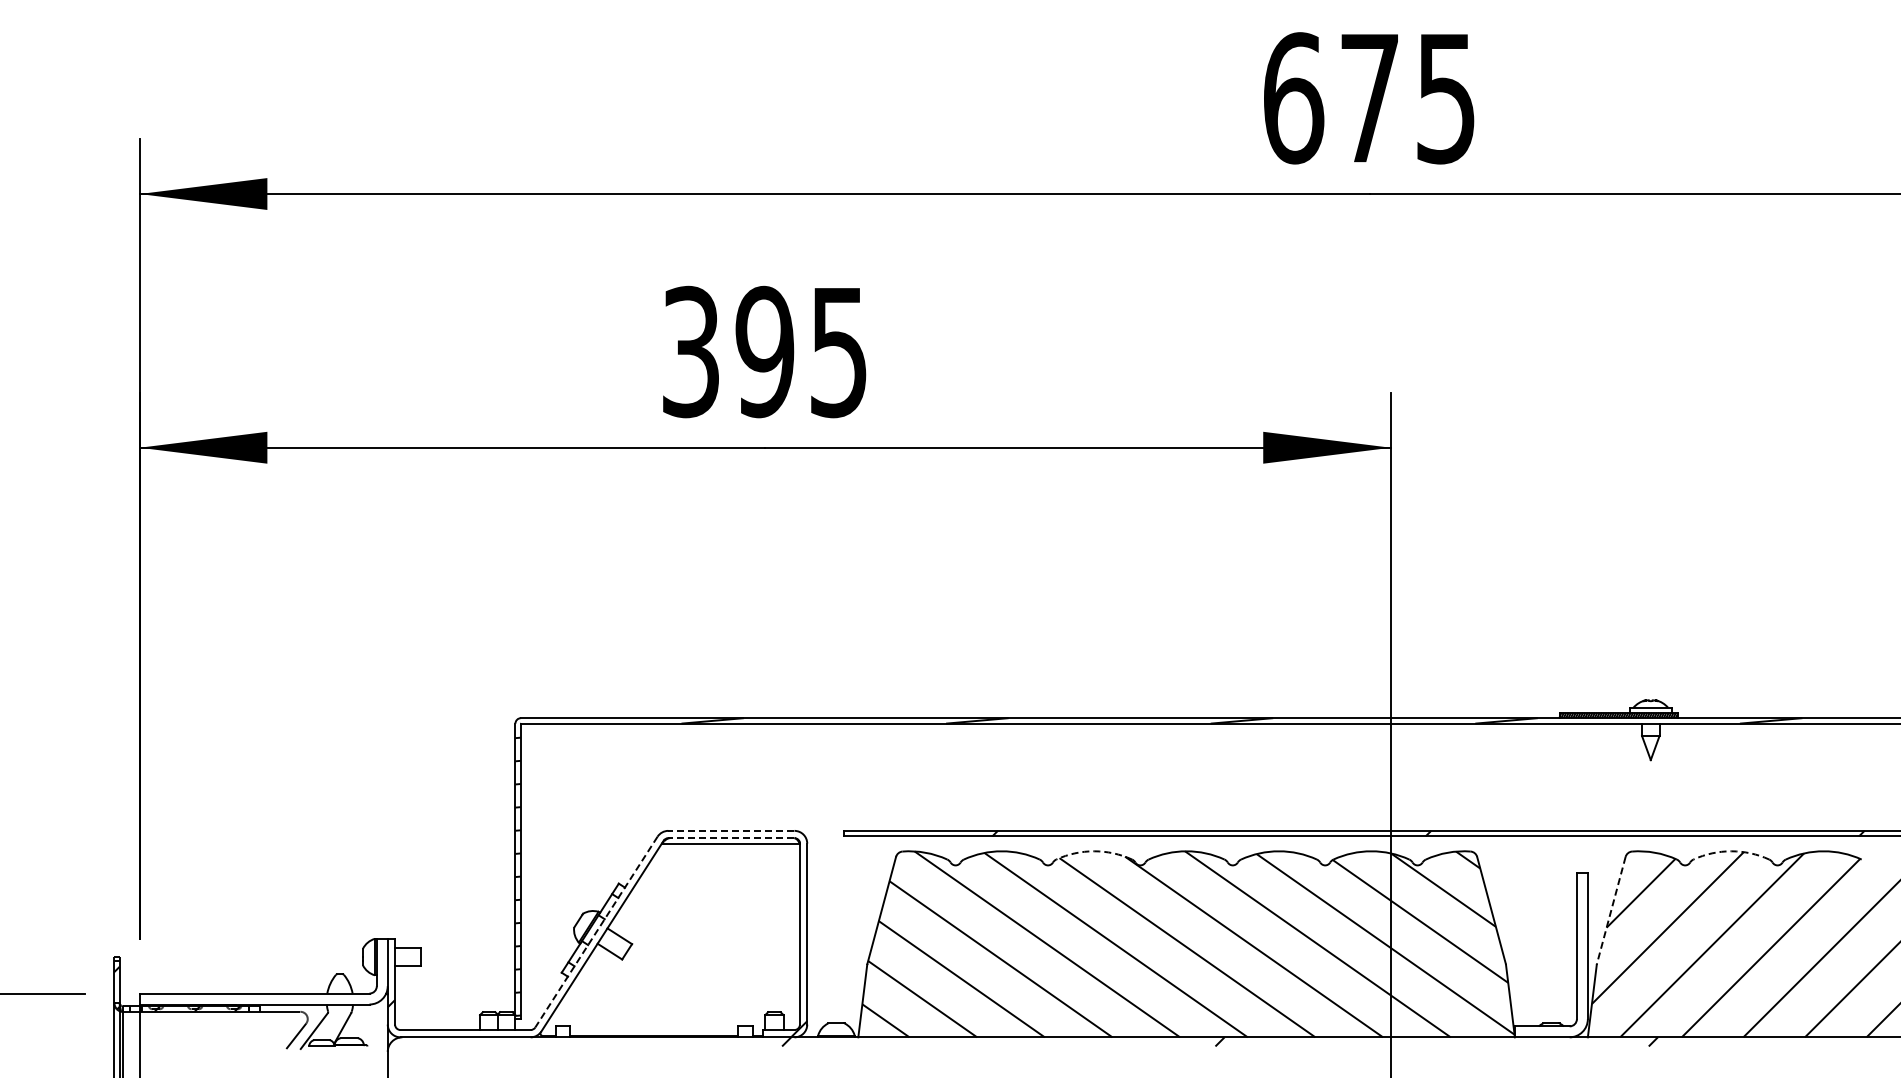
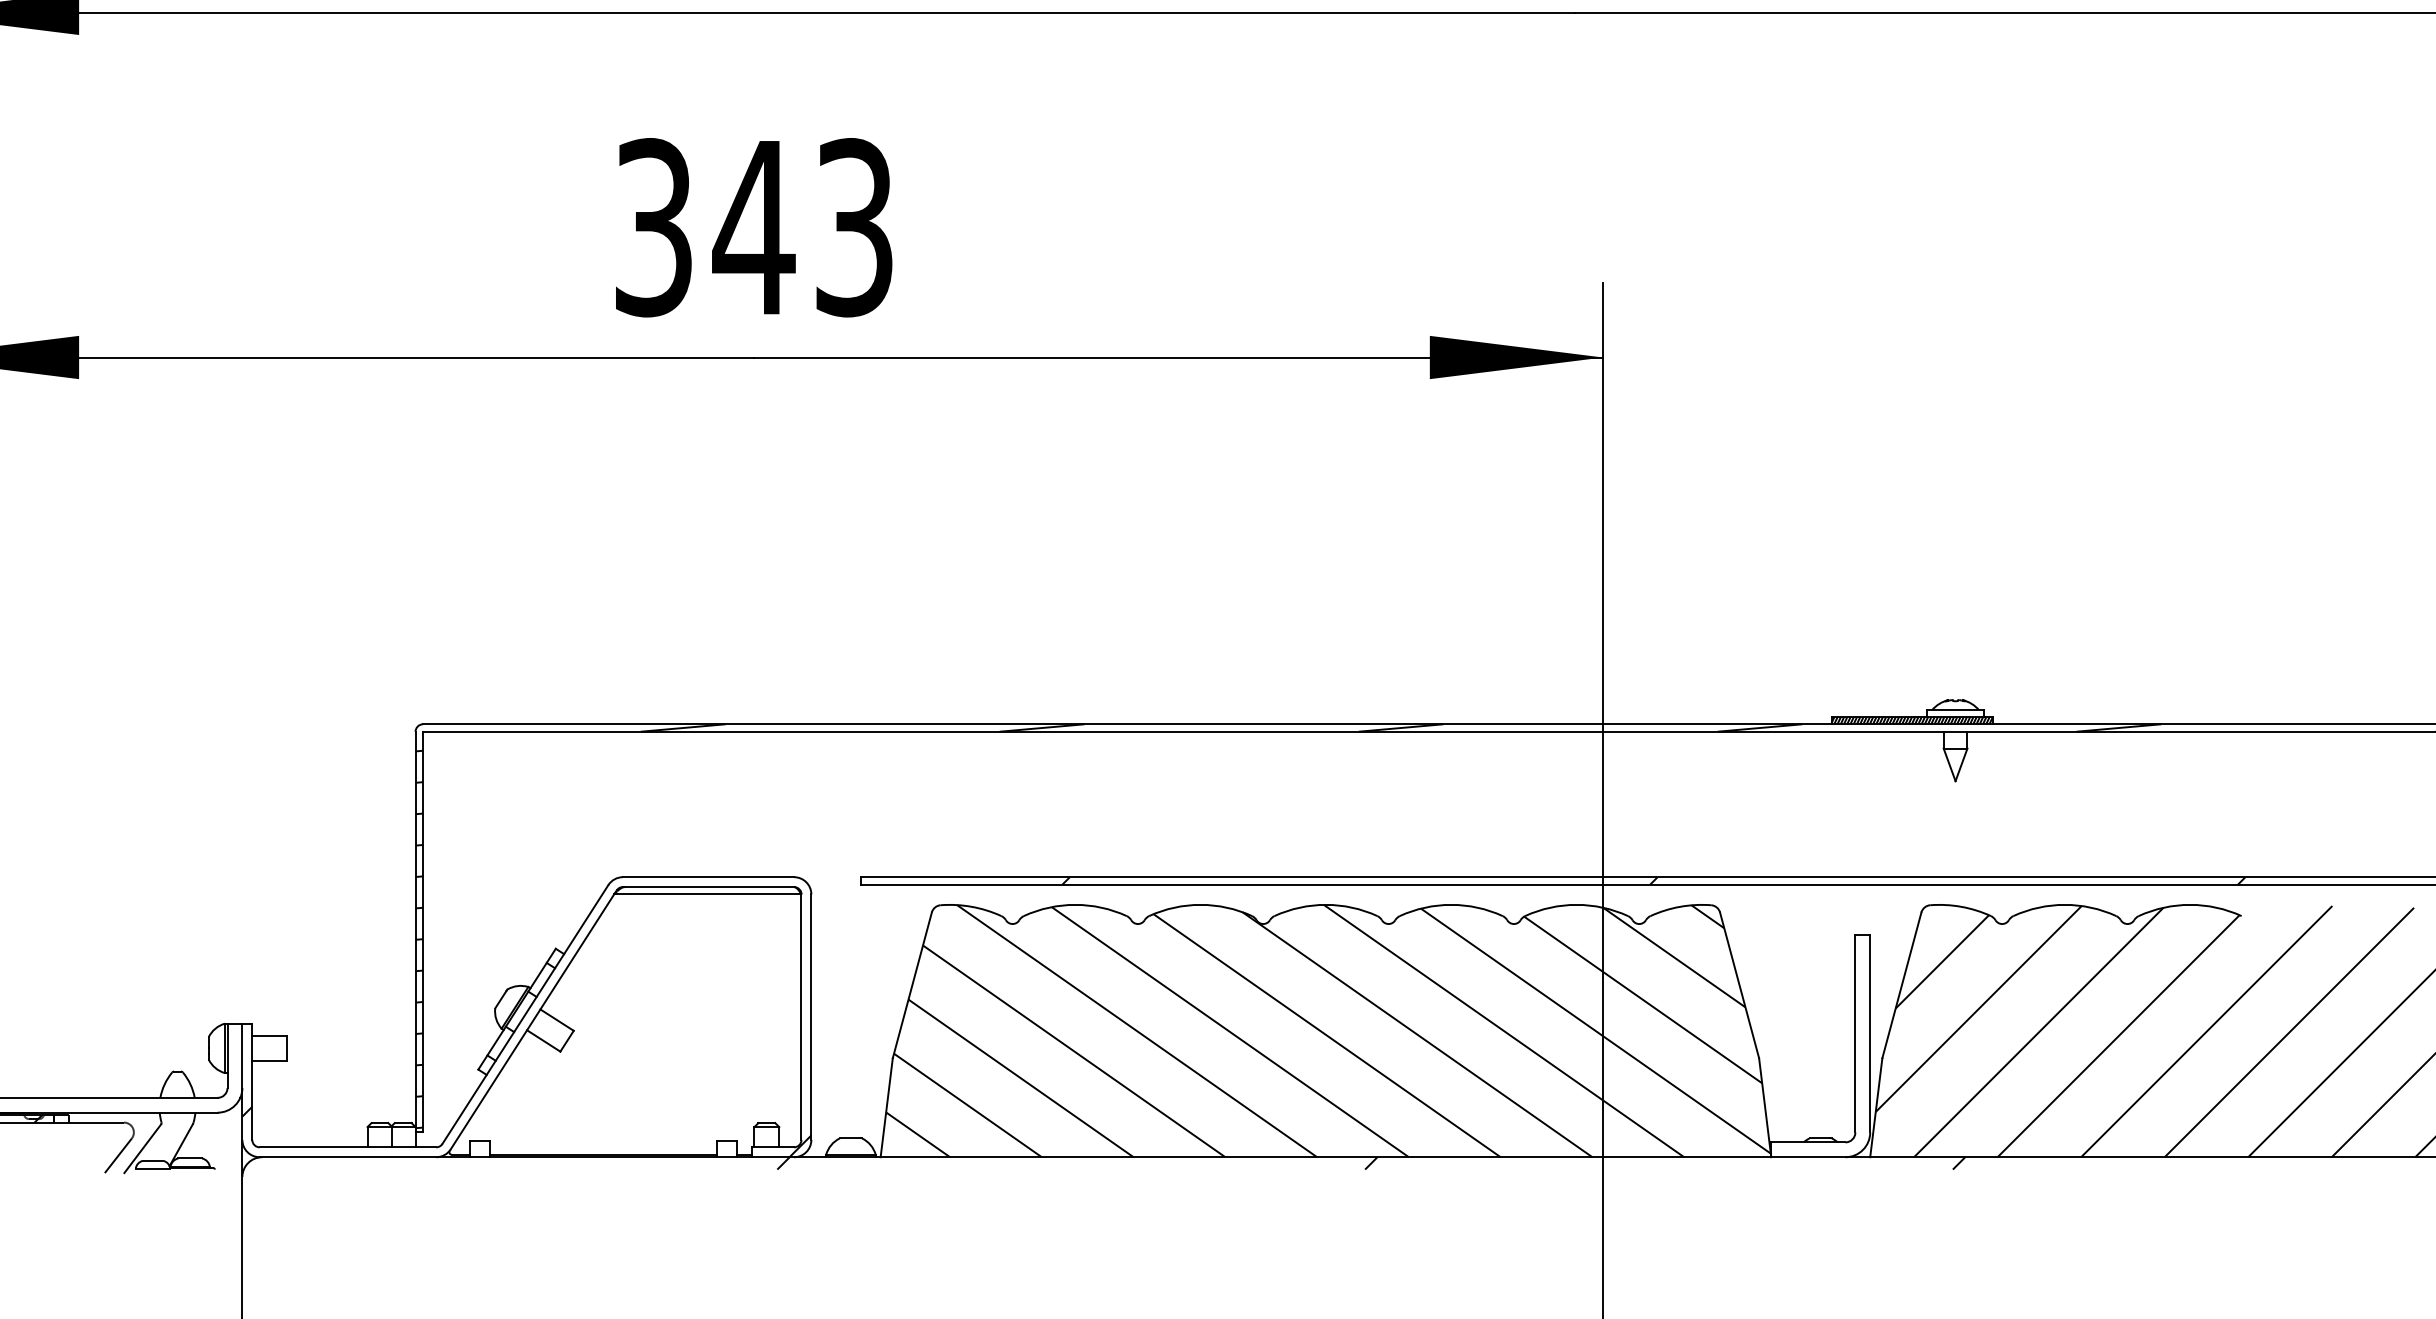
text: (800, 351) -> (802, 226), 395 -> 343
line: (730, 830) -> (707, 876), dashed -> solid
line: (730, 838) -> (707, 887), dashed -> solid
arc: (1094, 851) -> (1201, 905), dashed -> solid
arc: (1731, 851) -> (2065, 905), dashed -> solid
line: (1611, 910) -> (1902, 985), dashed -> solid
line: (596, 932) -> (525, 1015), dashed -> solid

